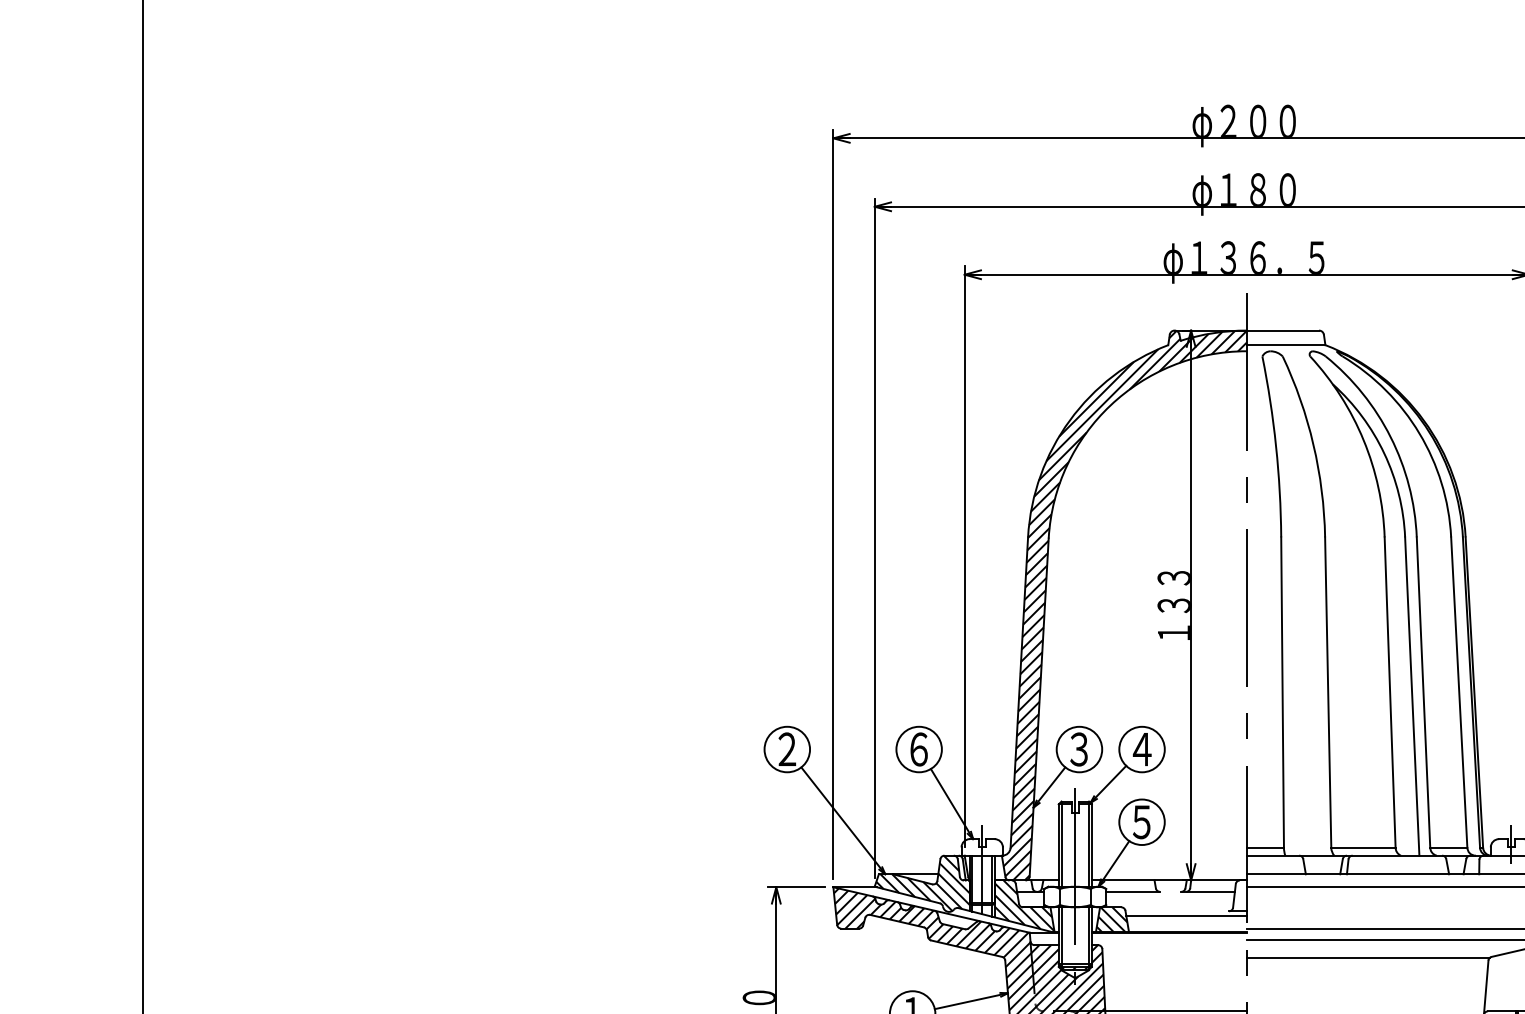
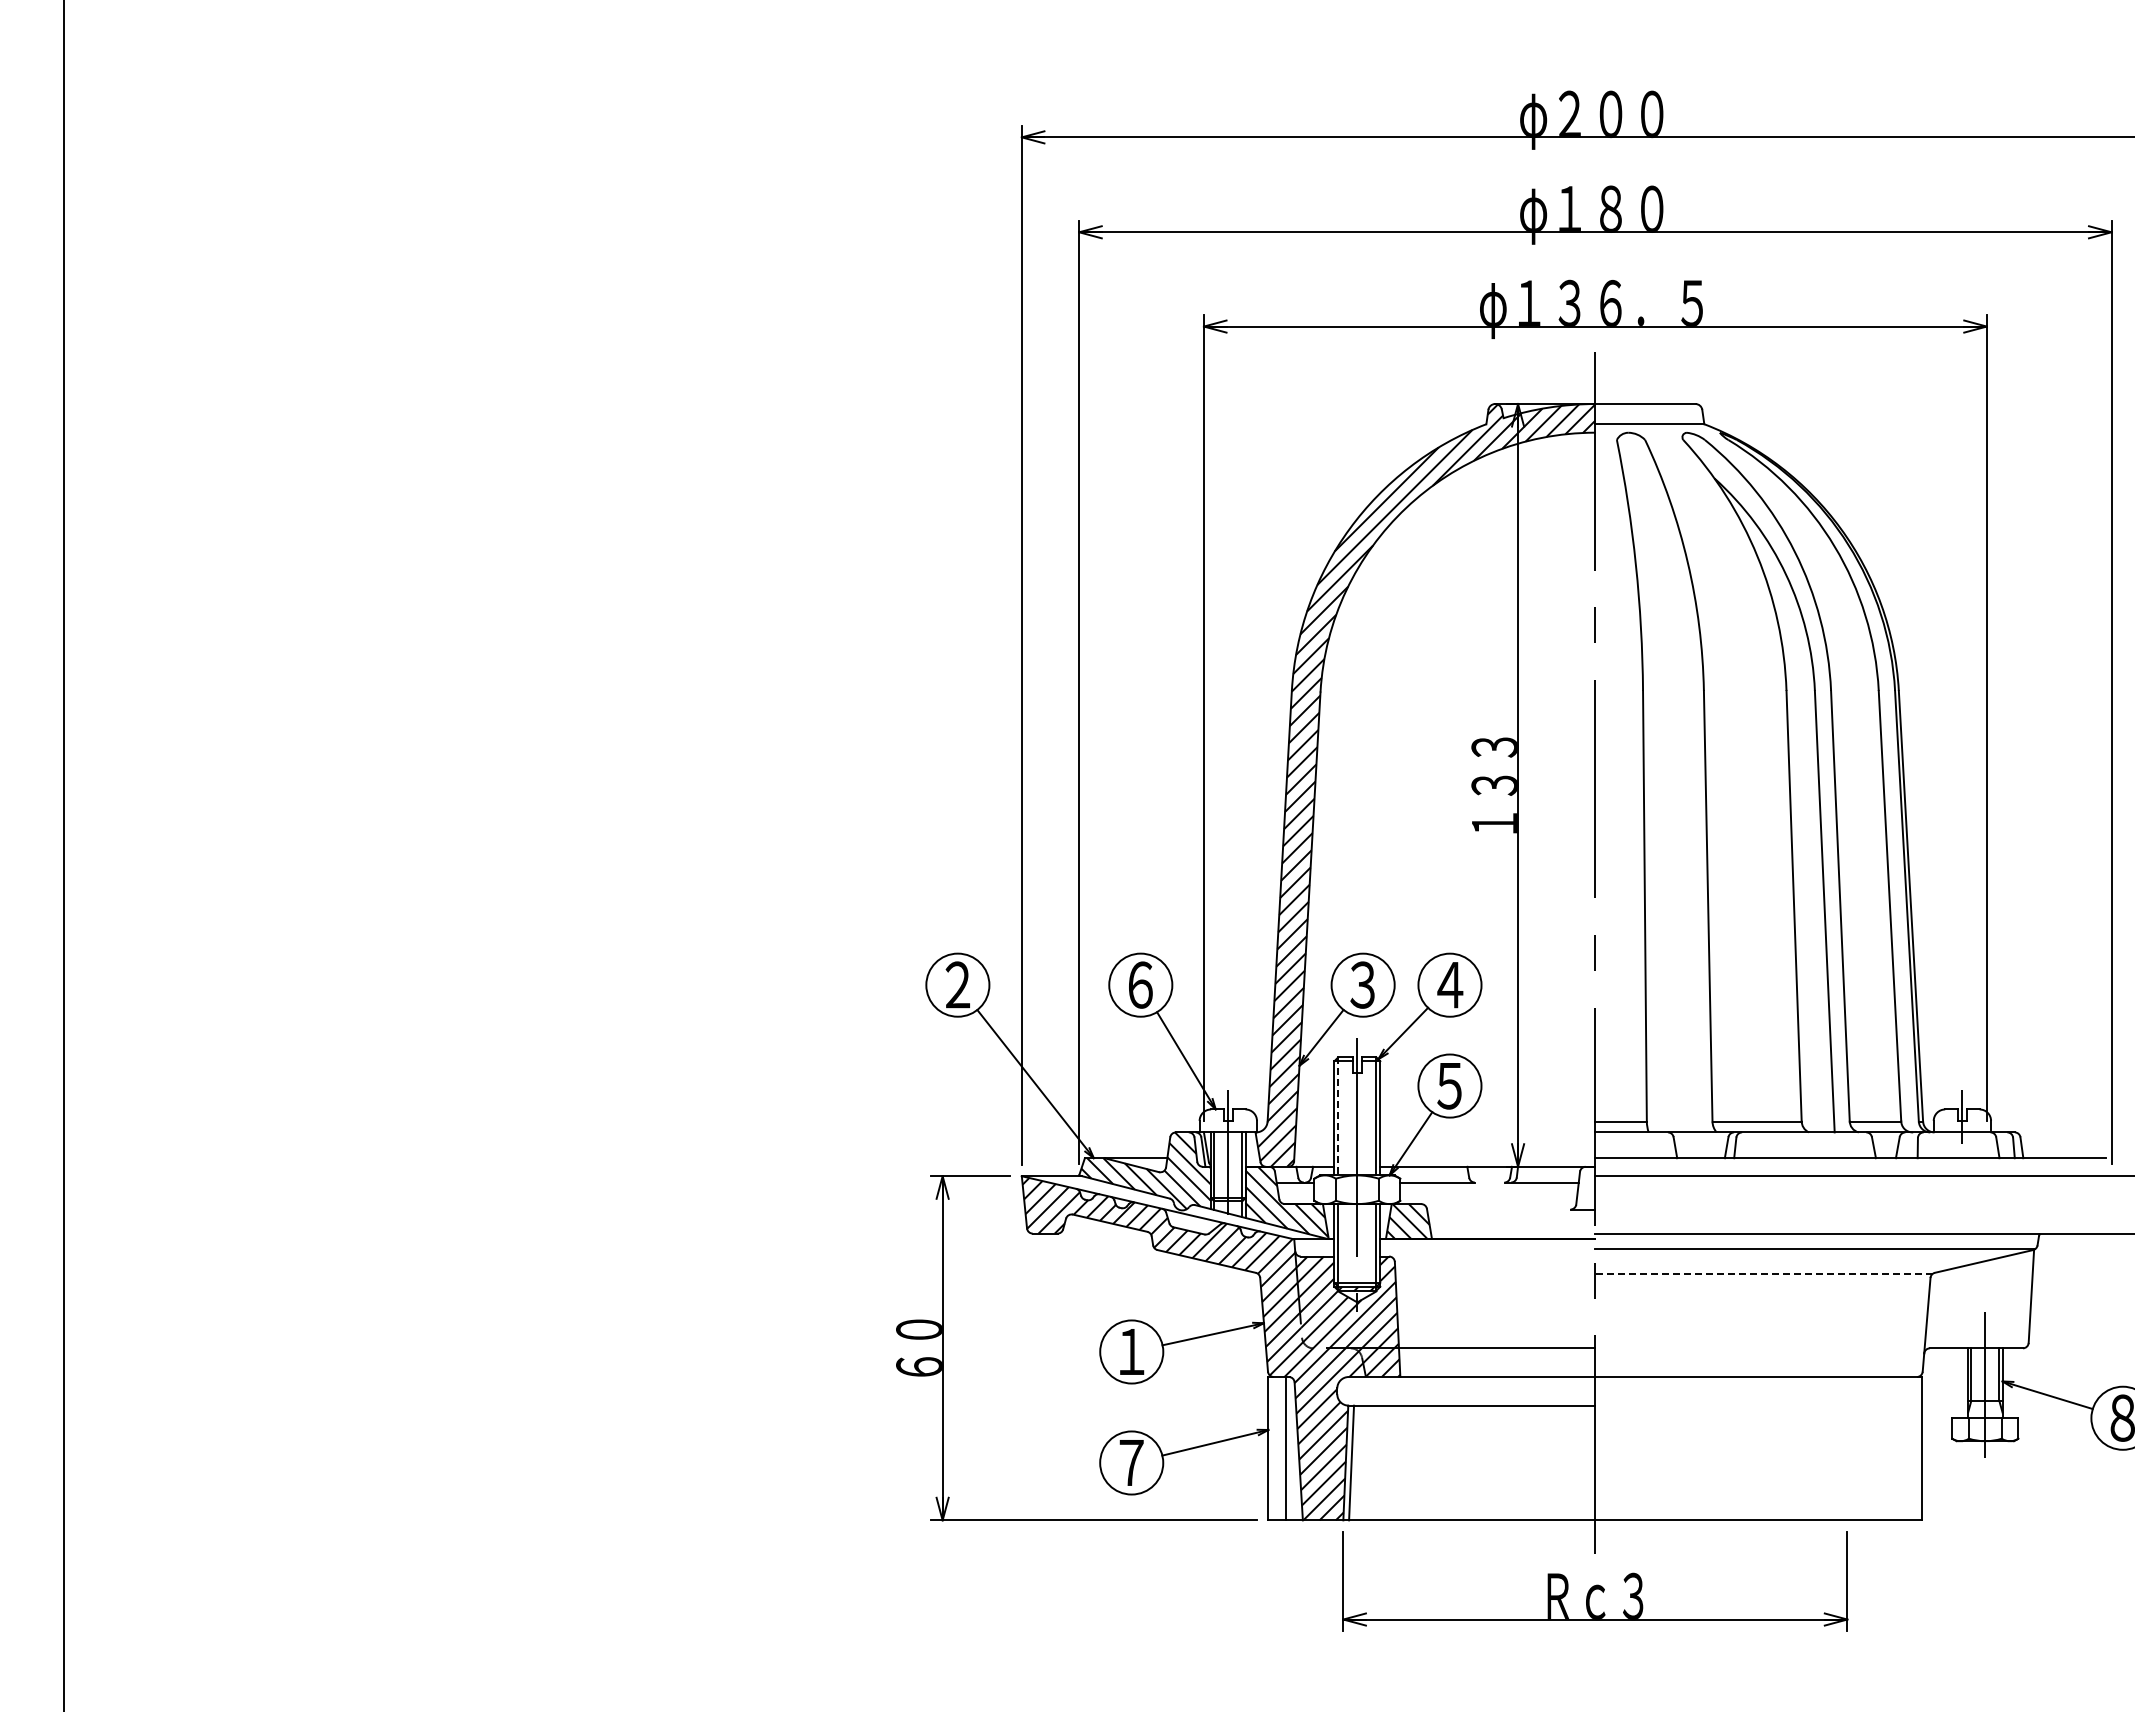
line: (1061, 844) -> (1338, 1116), solid -> dashed
line: (1186, 915) -> (1511, 1215), removed
line: (1368, 957) -> (1764, 1273), solid -> dashed

